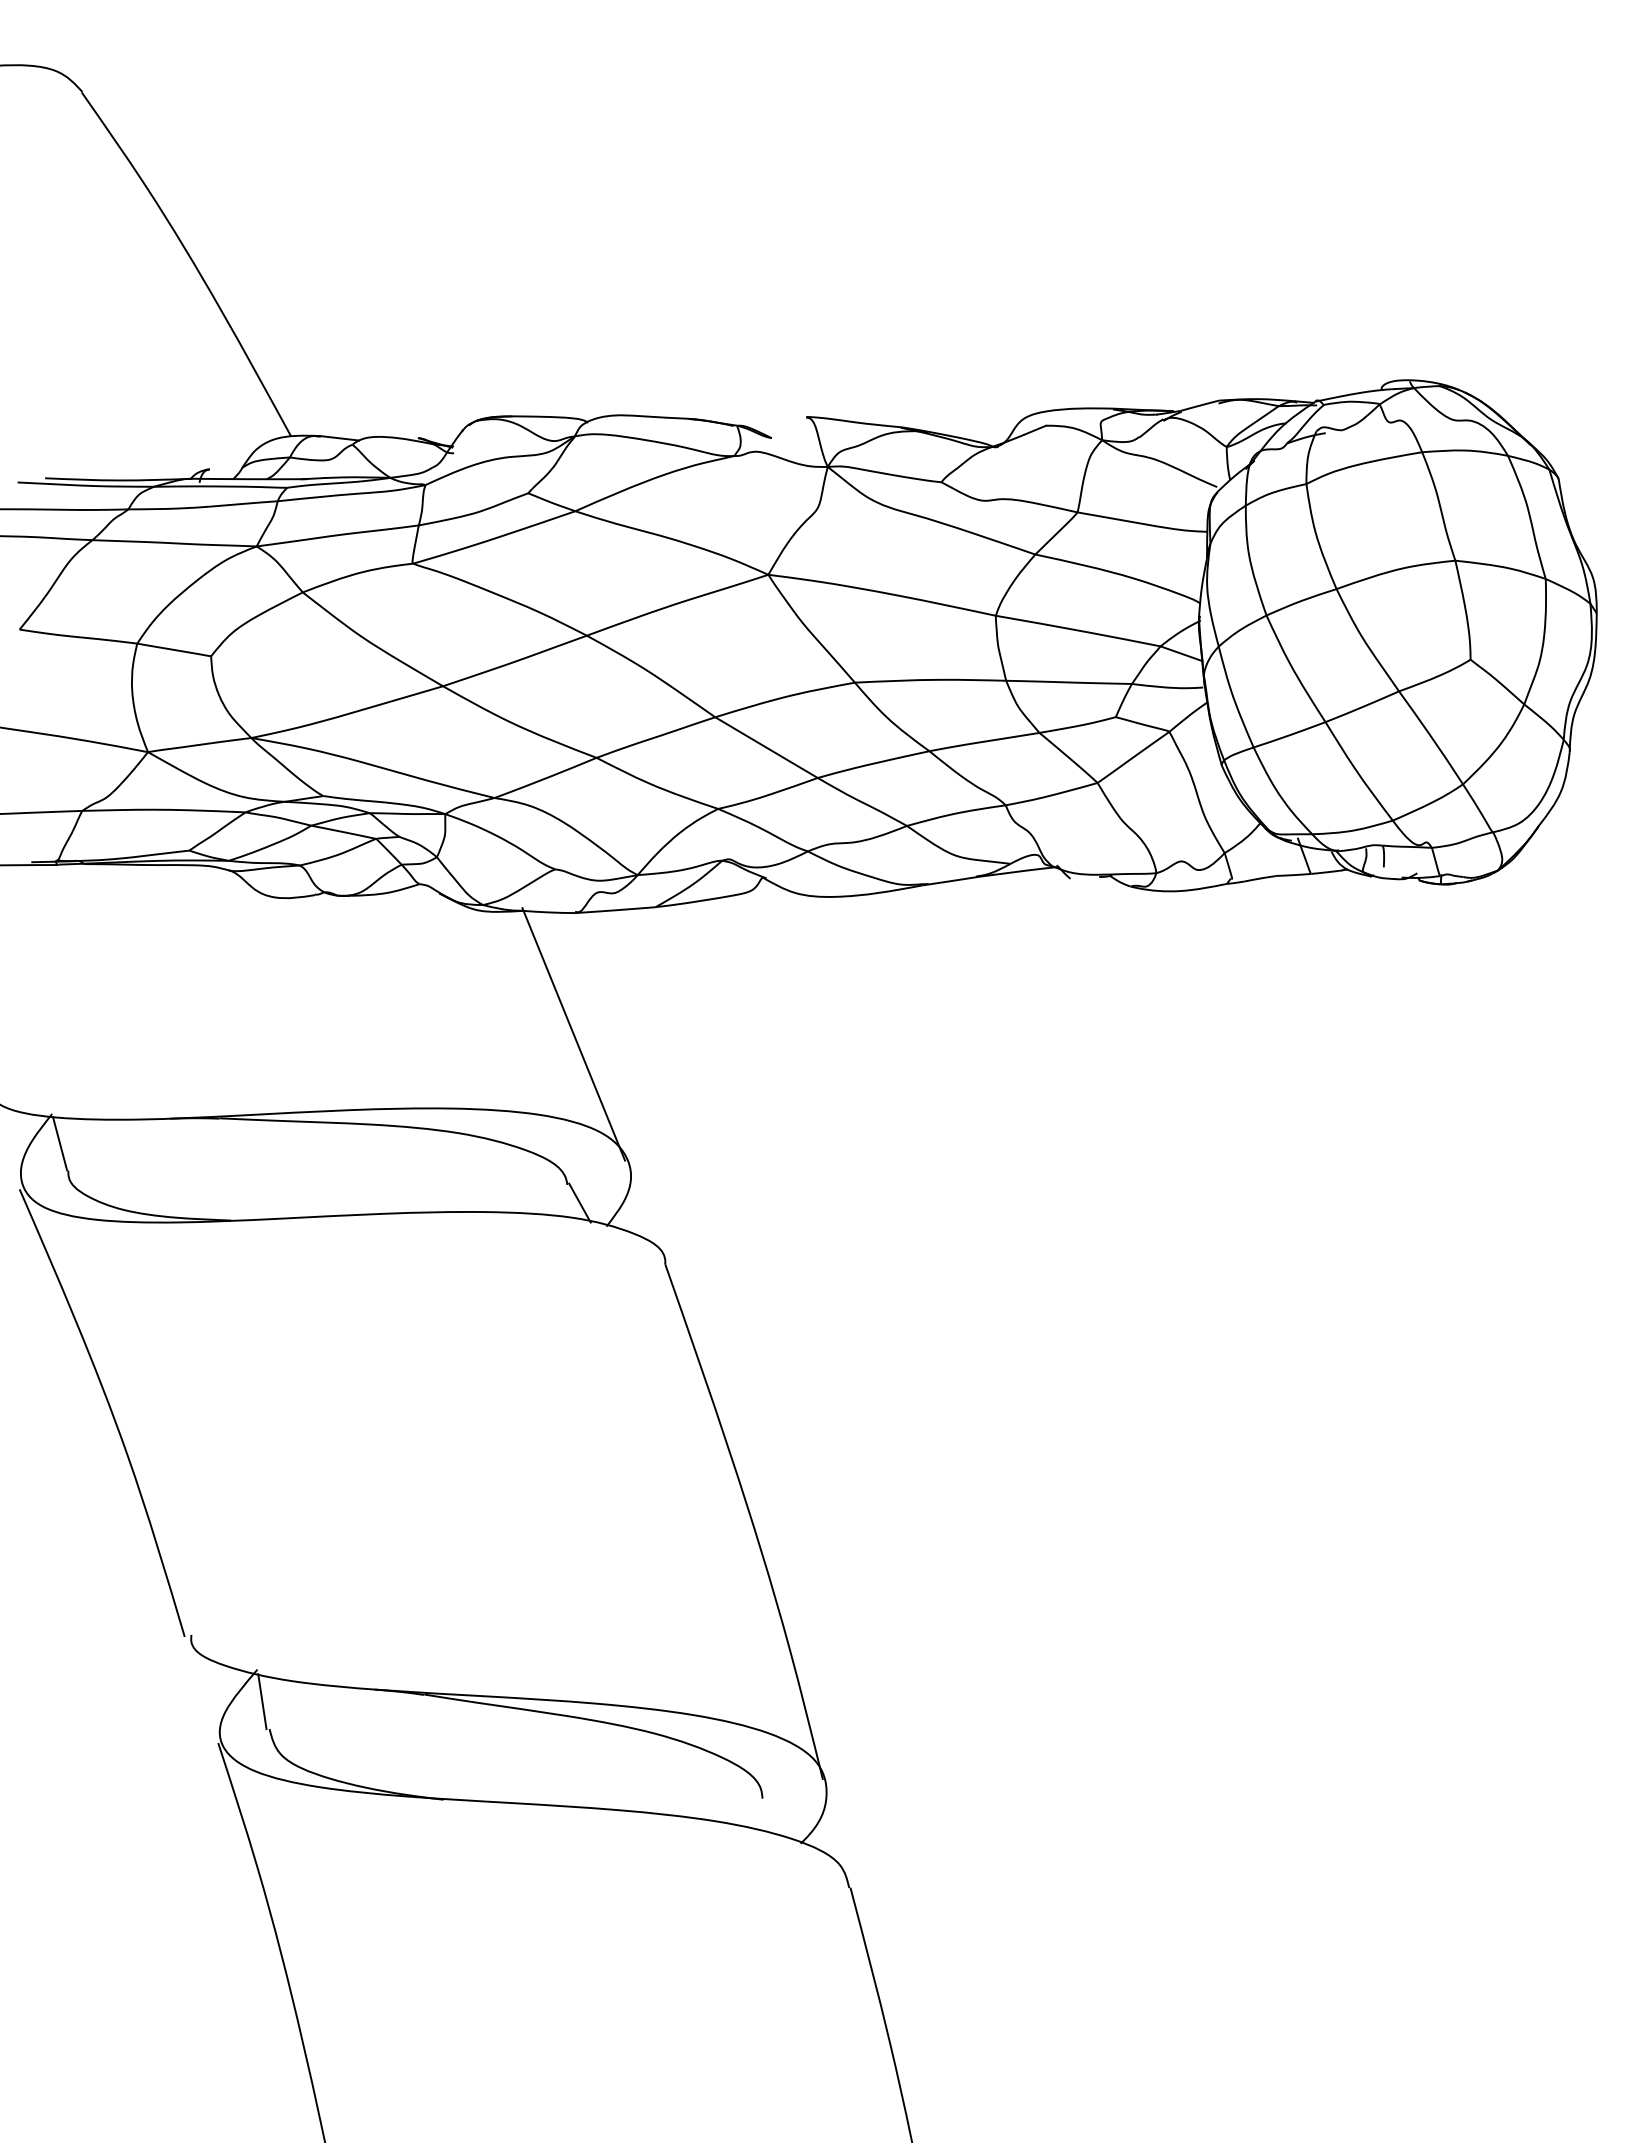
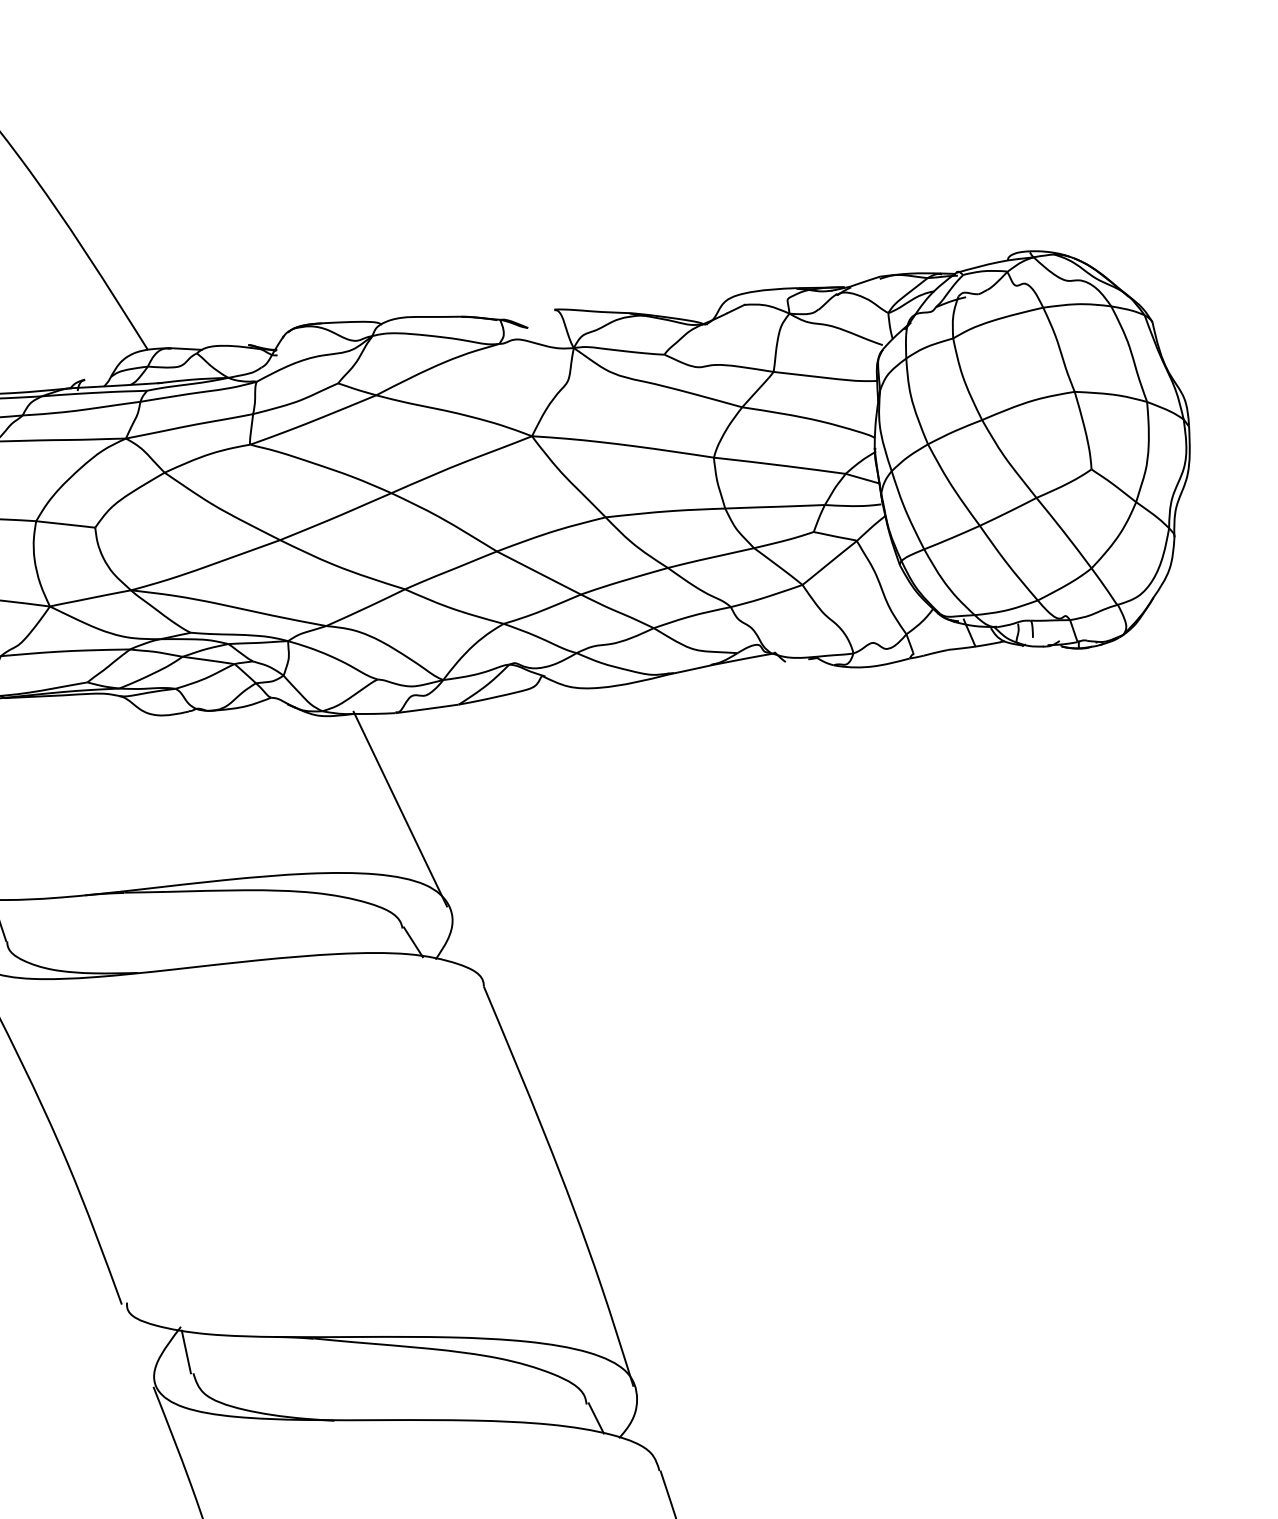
line: (773, 1816) -> (596, 1418), added

